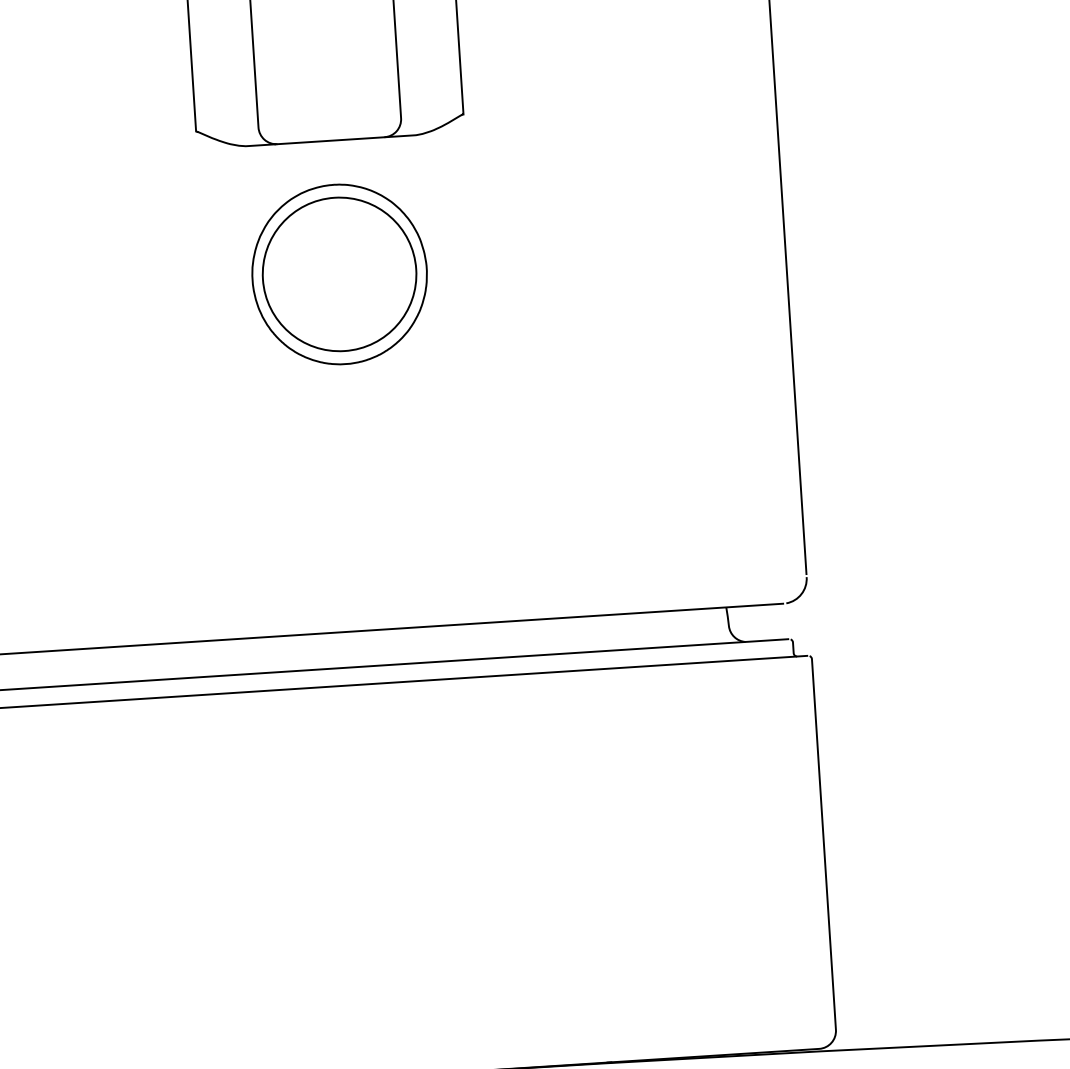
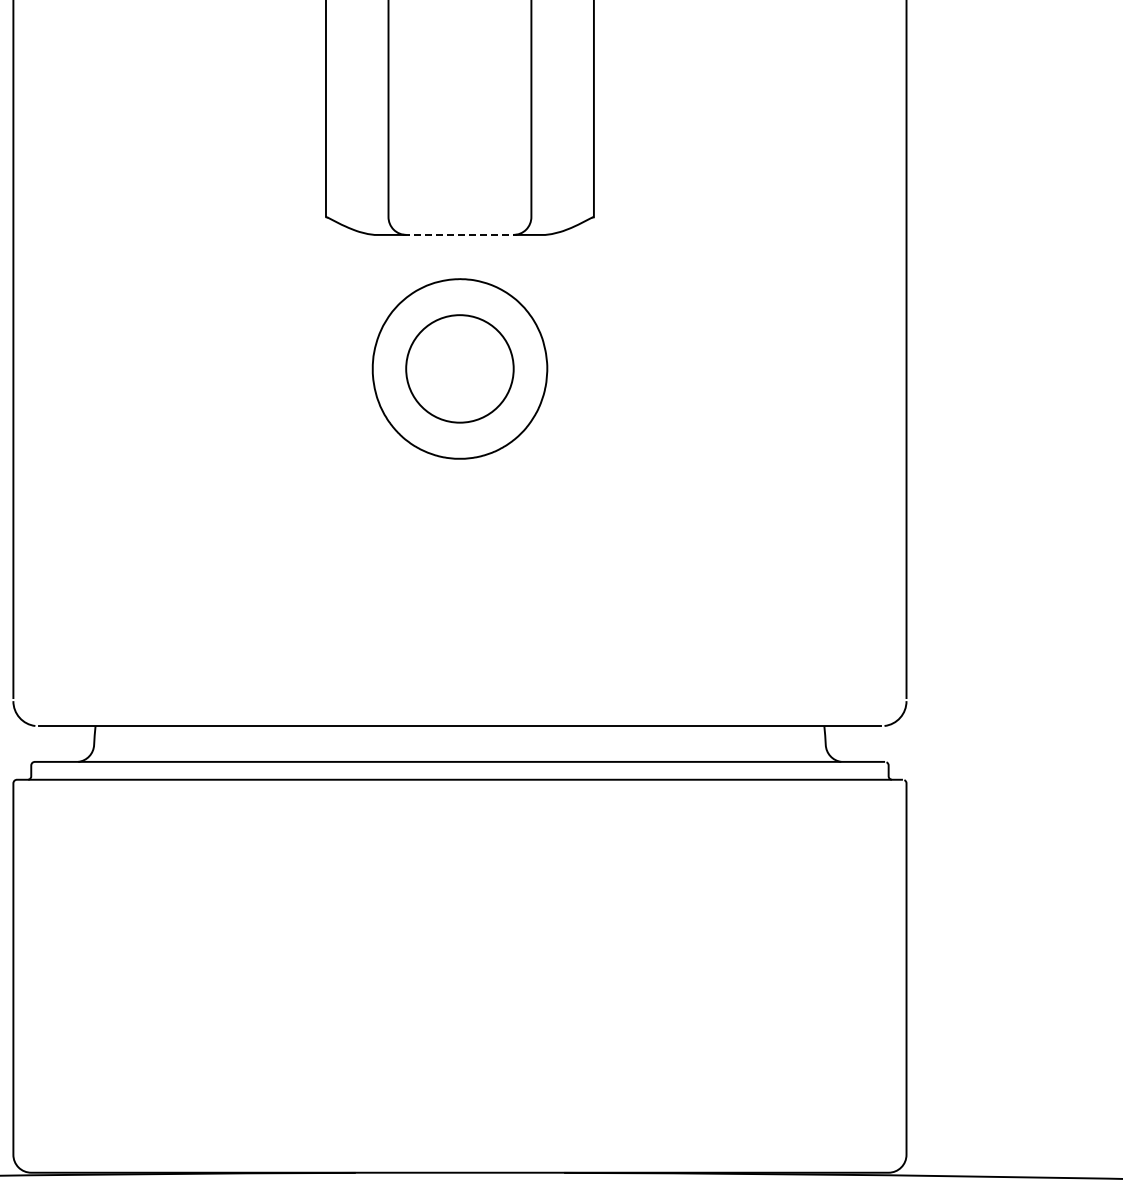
line: (330, 140) -> (459, 234), solid -> dashed
circle: (339, 274) -> (459, 368), size x0.7

